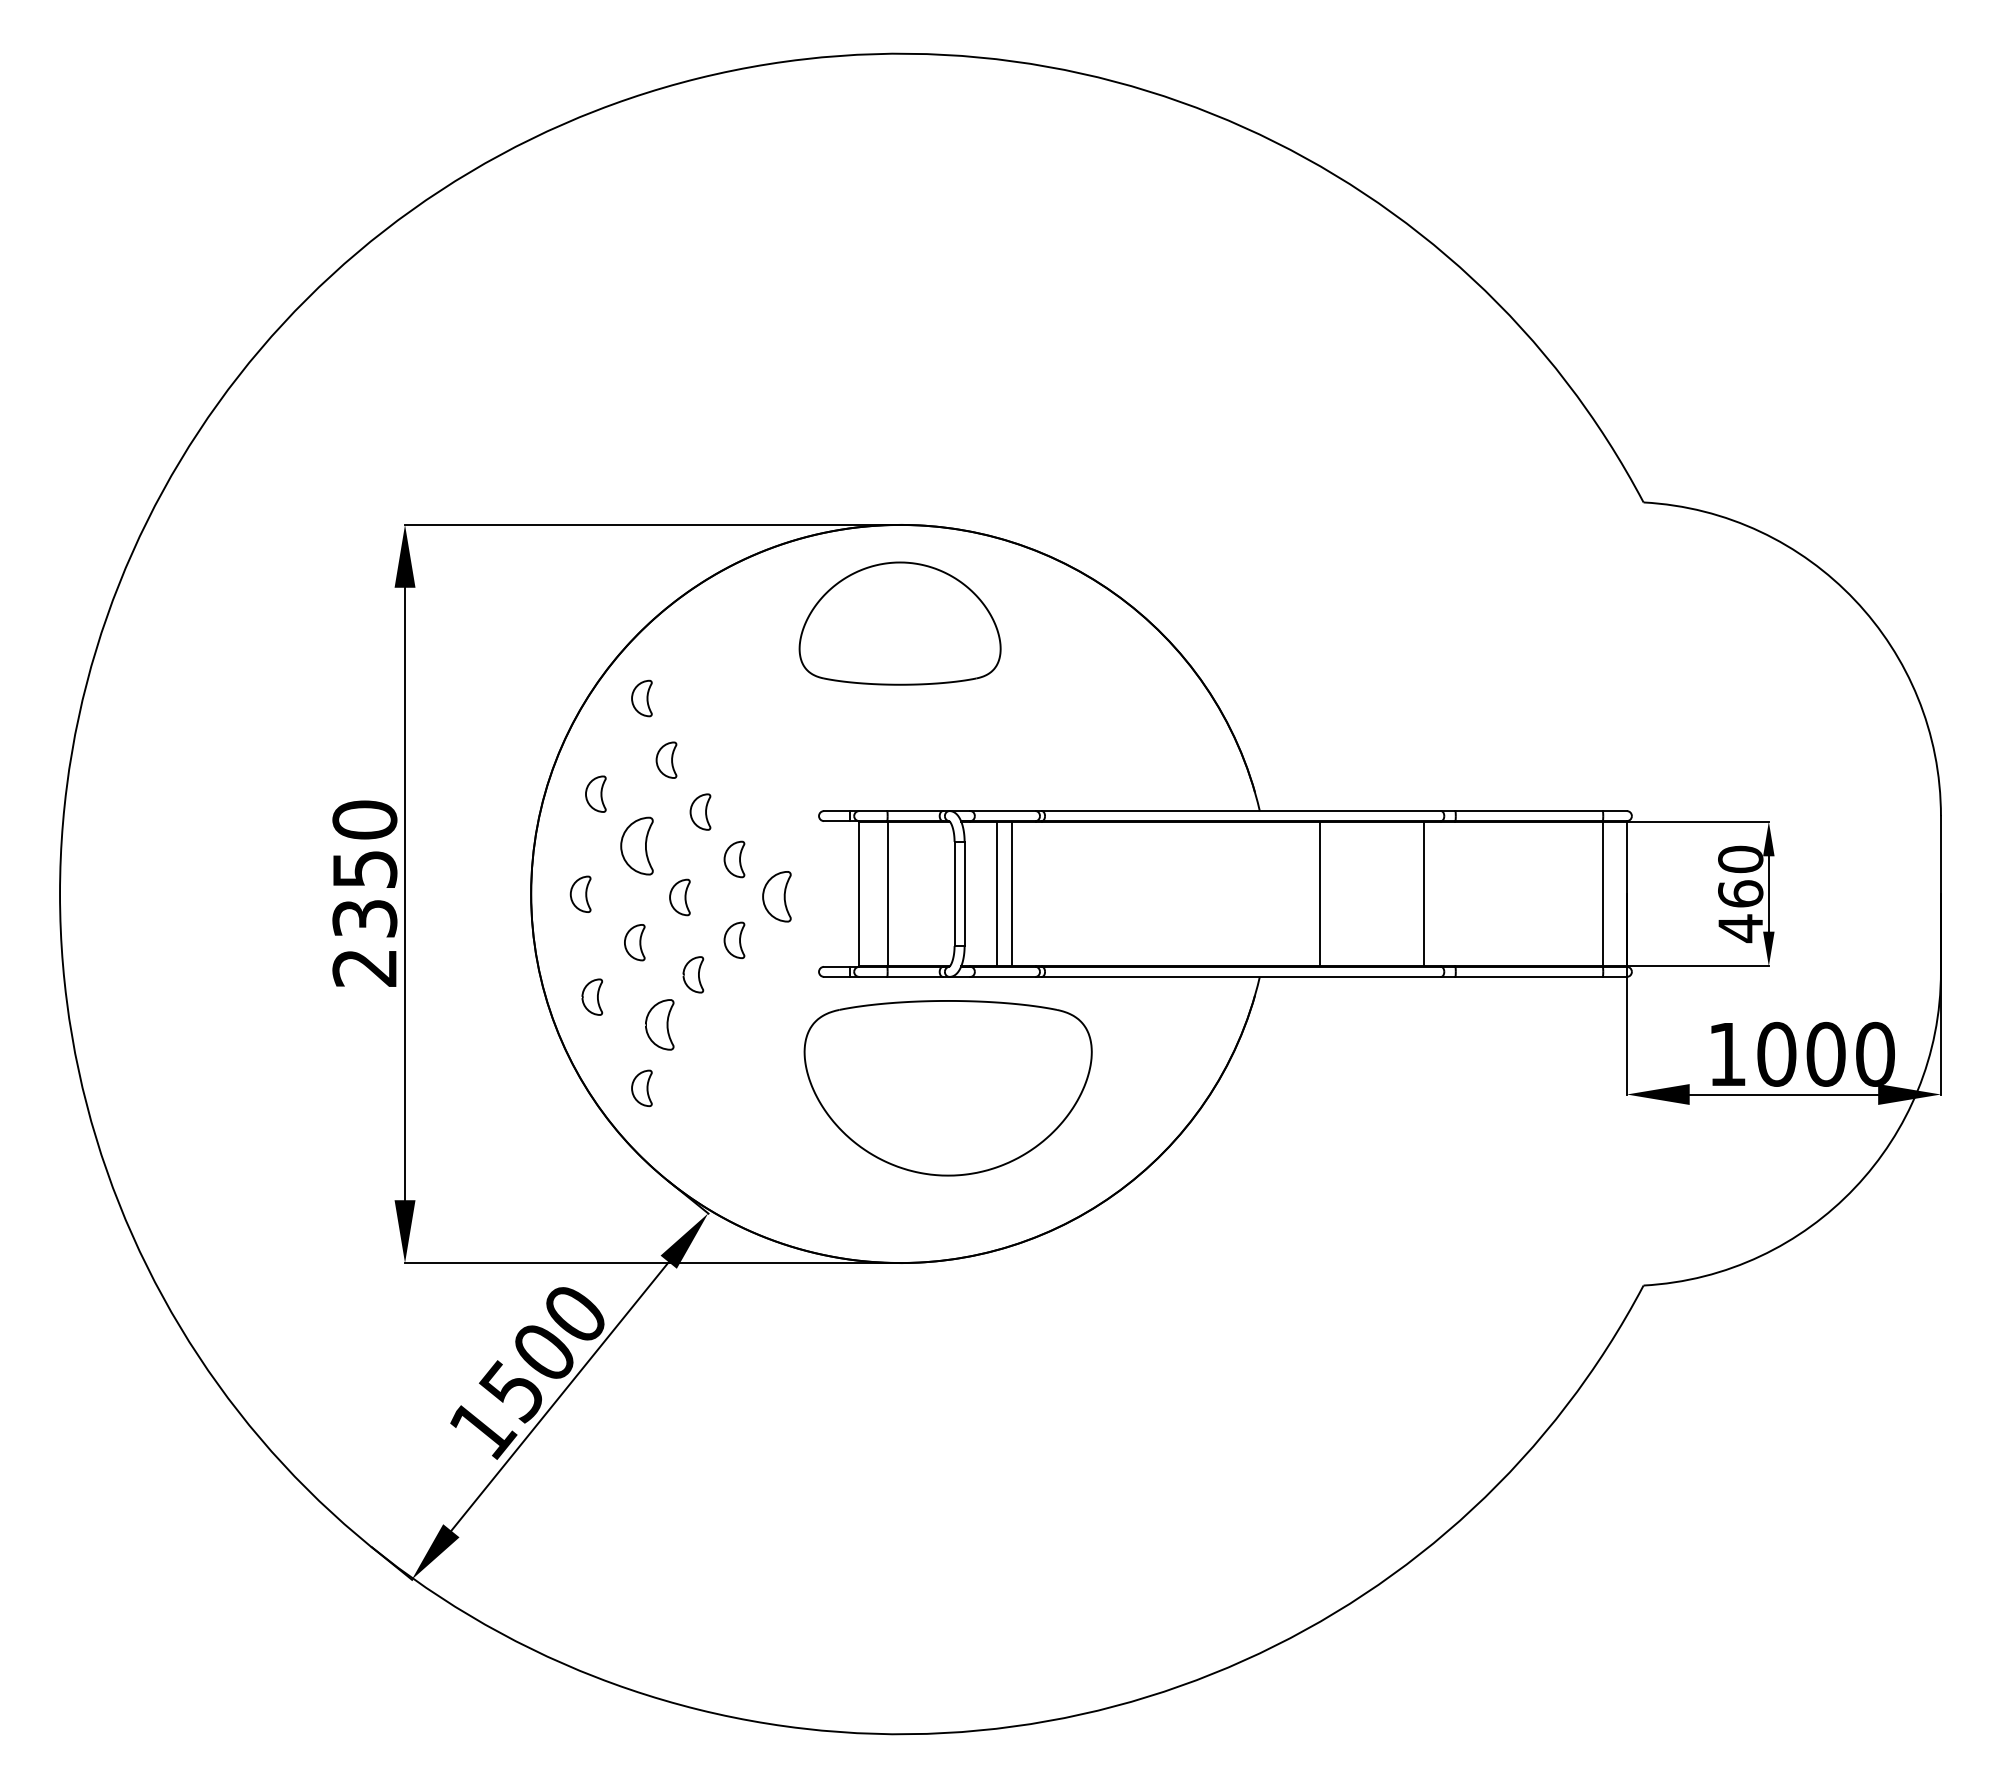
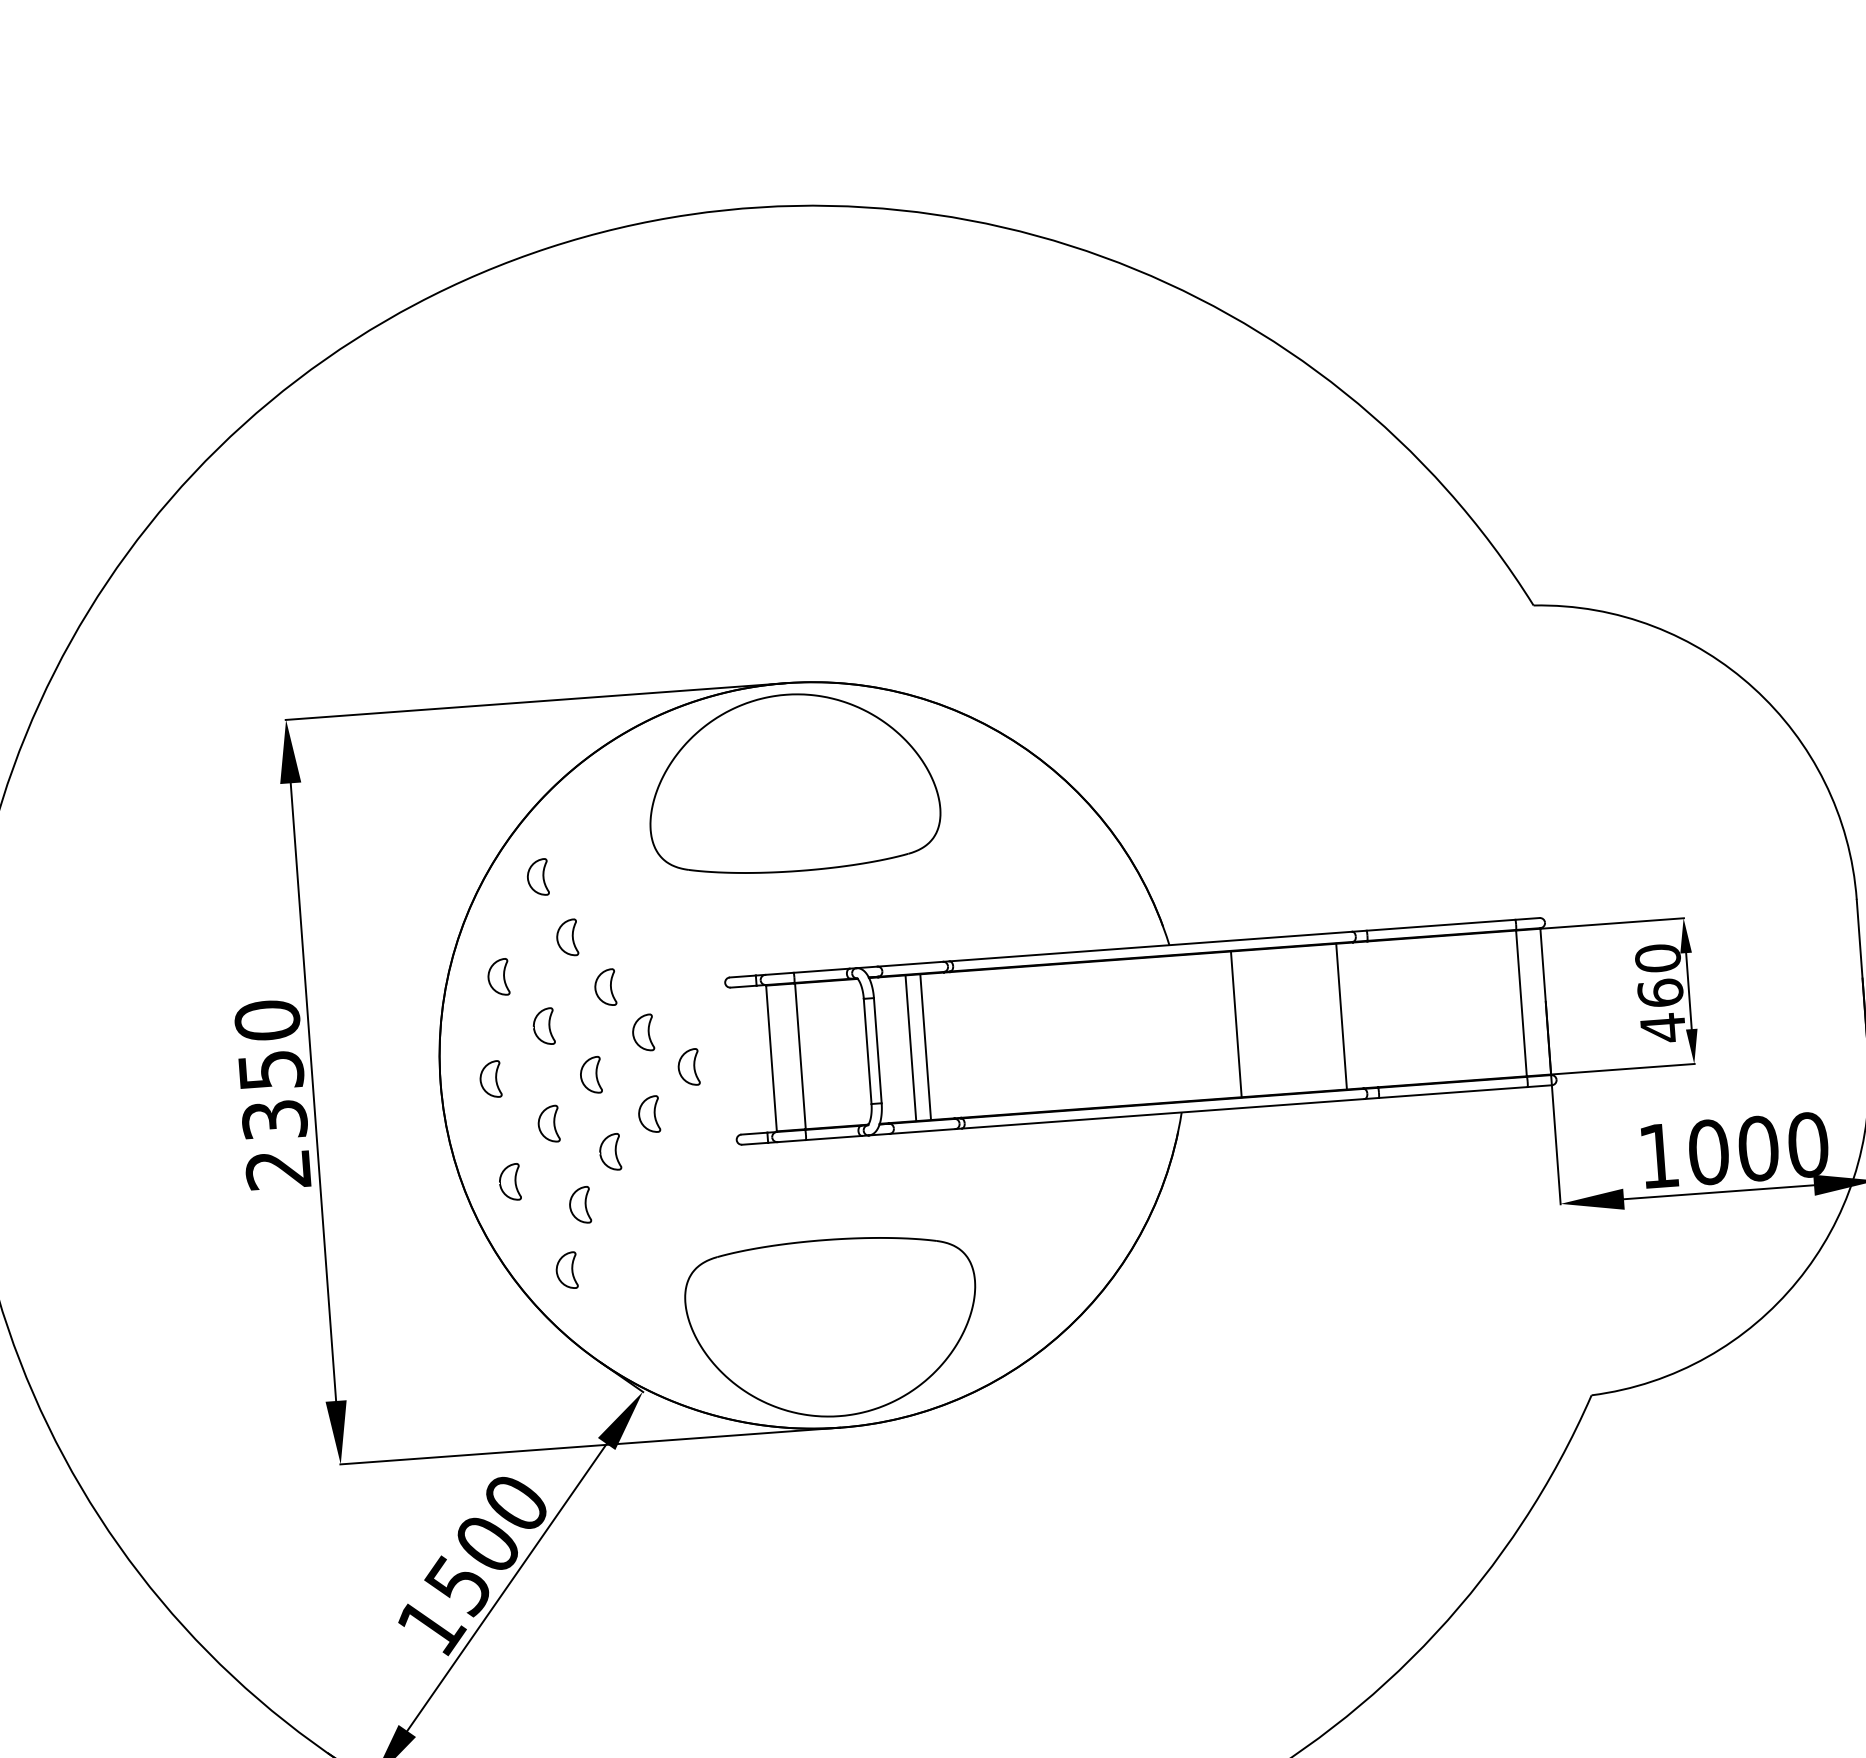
part: (899, 623) -> (792, 782), size x1.43
part: (636, 845) -> (543, 1026), size x0.62
part: (776, 896) -> (688, 1067), size x0.71
part: (659, 1024) -> (579, 1204), size x0.71
part: (947, 1088) -> (832, 1328), moved

